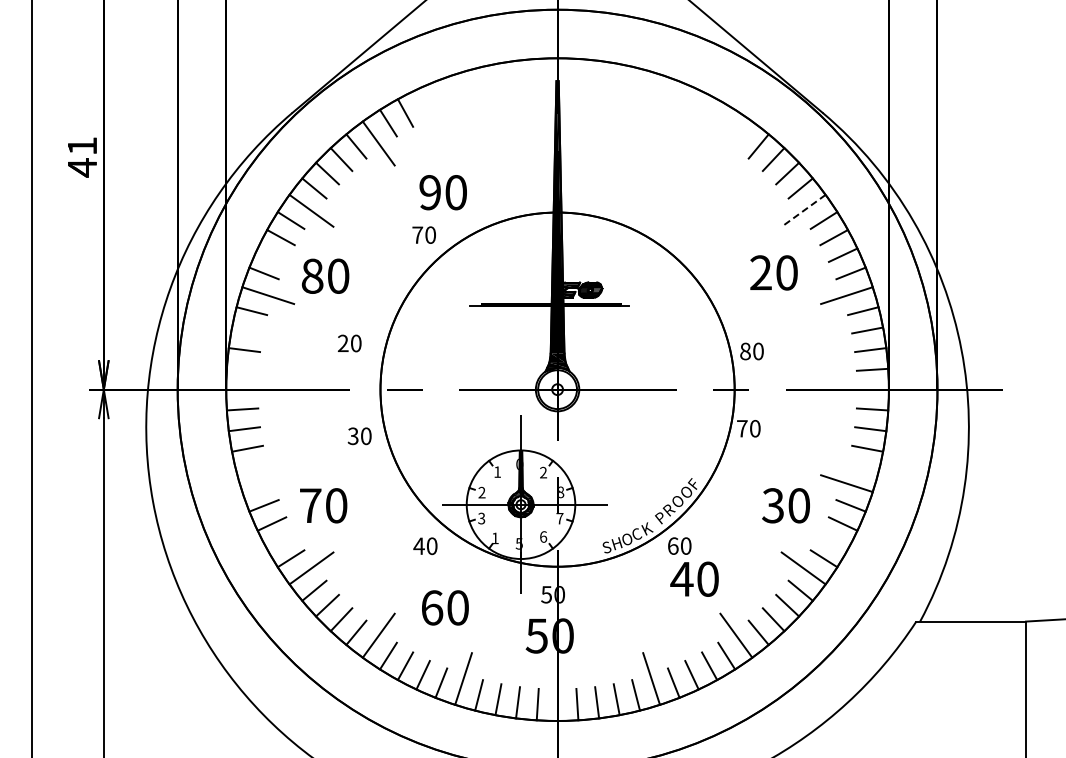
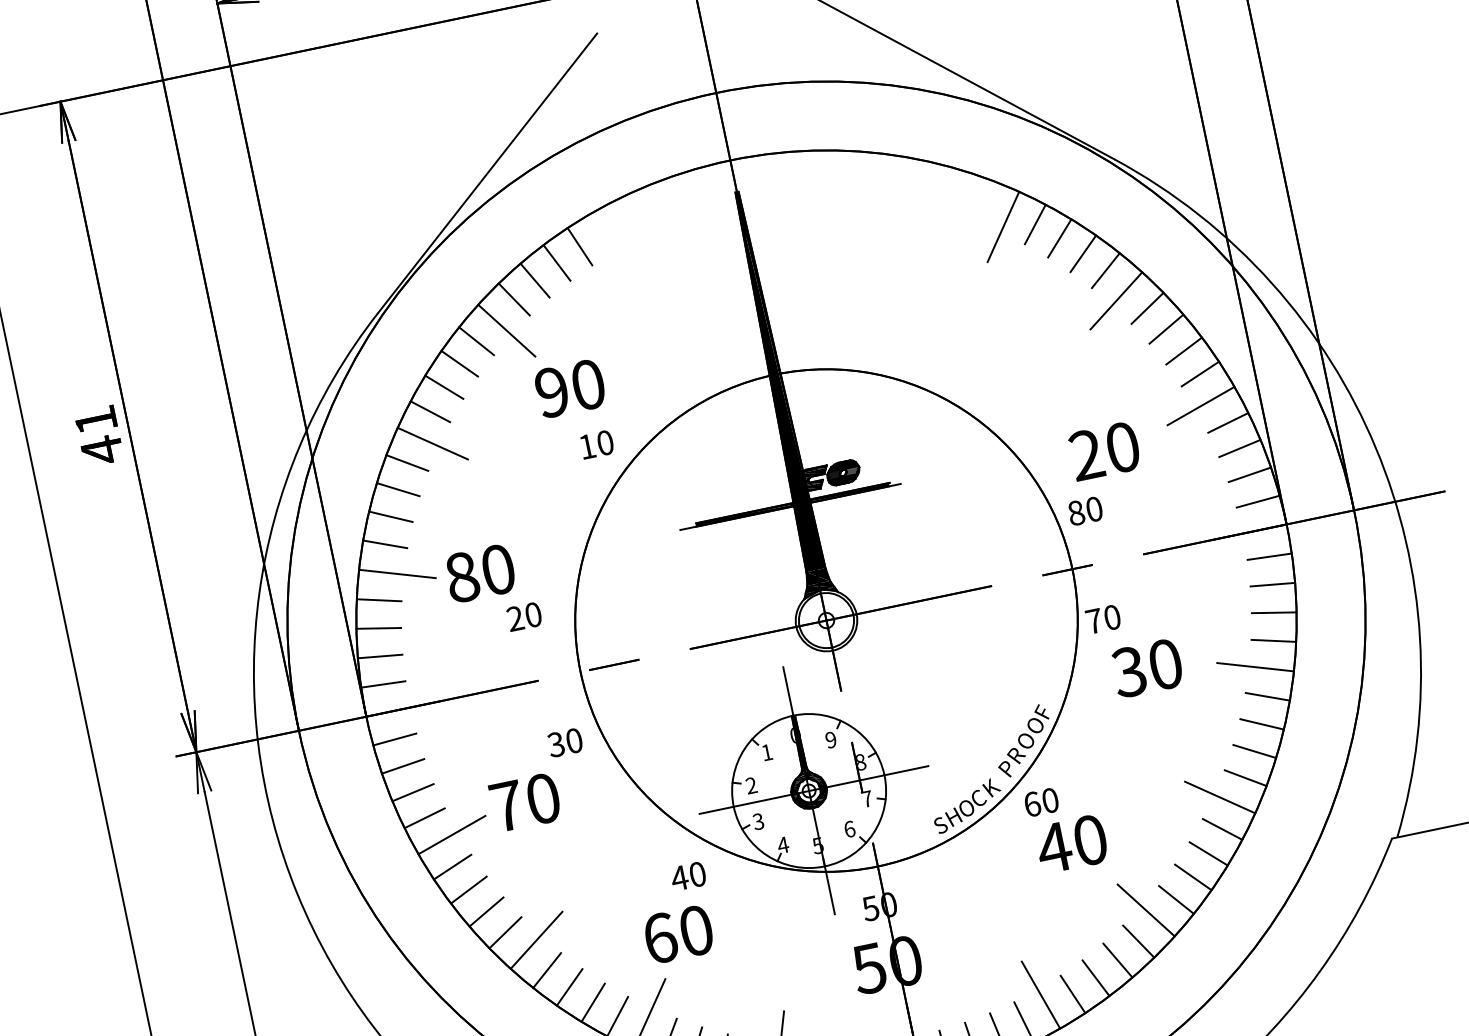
line: (441, 95) -> (579, 245), added
line: (422, 103) -> (555, 262), added
line: (736, 143) -> (1003, 226), added
text: (442, 192) -> (569, 388), moved
line: (803, 211) -> (1116, 301), dashed -> solid
text: (417, 234) -> (586, 445), 70 -> 10
line: (271, 254) -> (390, 515), added
text: (773, 272) -> (1103, 450), moved
text: (325, 275) -> (480, 572), moved
line: (247, 330) -> (378, 628), added
line: (242, 369) -> (383, 684), added
line: (251, 468) -> (424, 818), added
line: (863, 468) -> (1274, 641), added
text: (543, 472) -> (830, 739), 2 -> 9
line: (268, 483) -> (452, 834), added
text: (323, 505) -> (525, 802), moved
text: (785, 505) -> (1146, 668), moved
text: (495, 538) -> (783, 845), 1 -> 4
line: (280, 541) -> (485, 911), added
line: (833, 541) -> (1253, 751), added
text: (445, 607) -> (678, 933), moved

